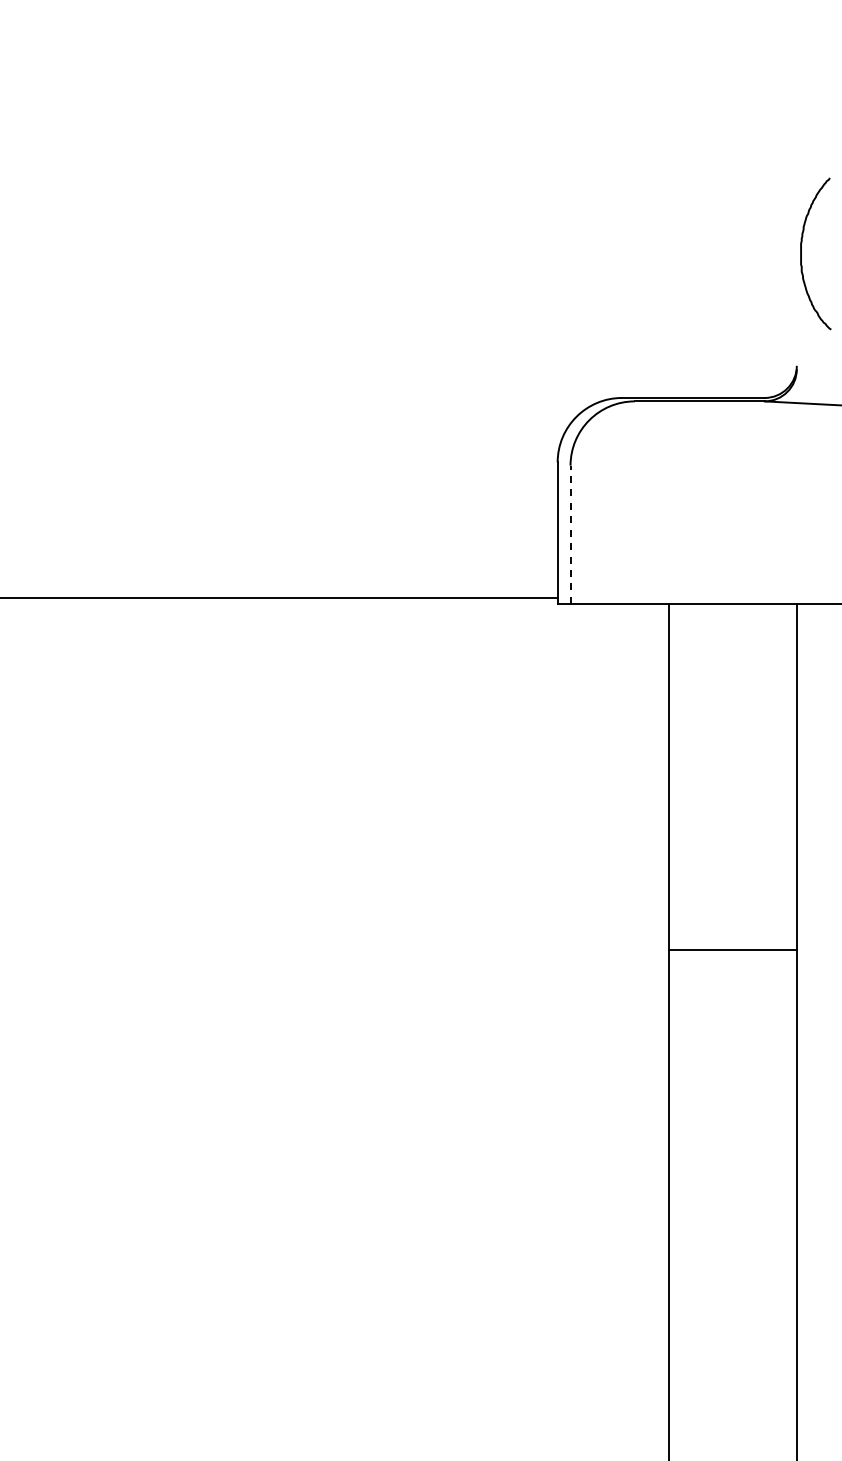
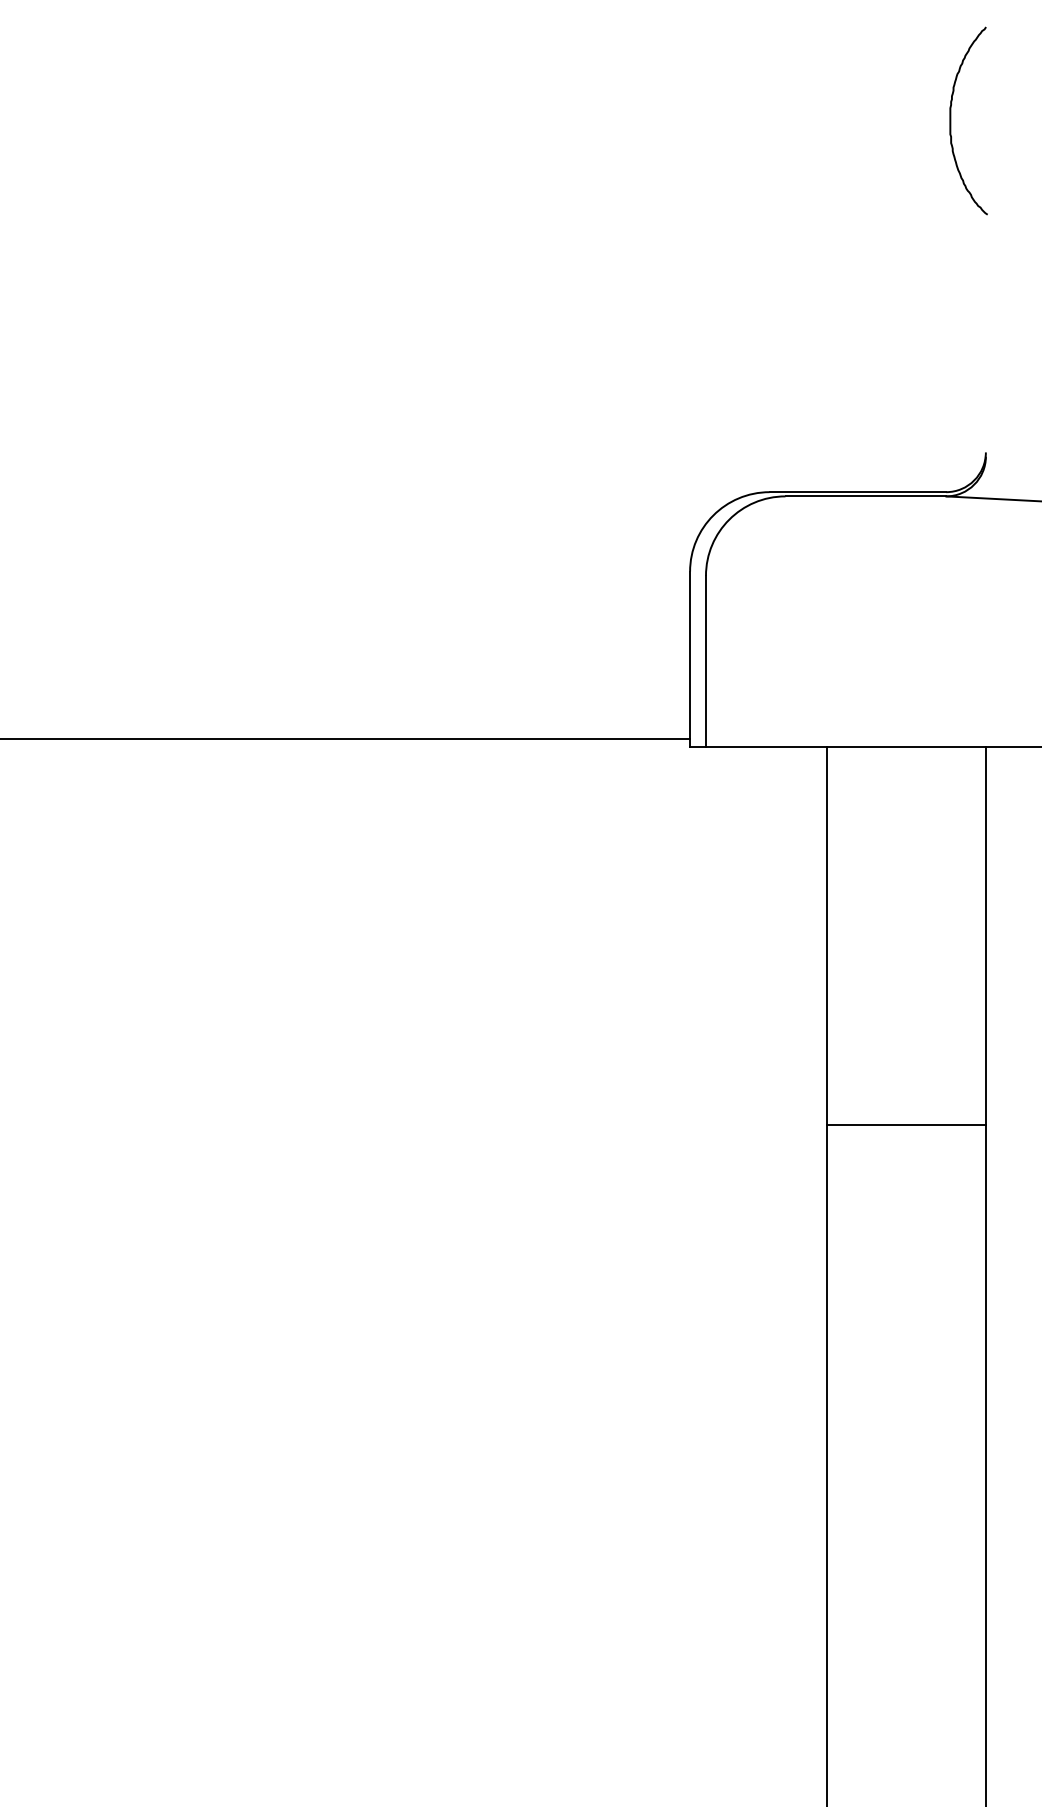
curve: (801, 253) -> (950, 120), moved
line: (570, 534) -> (705, 661), dashed -> solid
line: (732, 950) -> (906, 1124), moved

